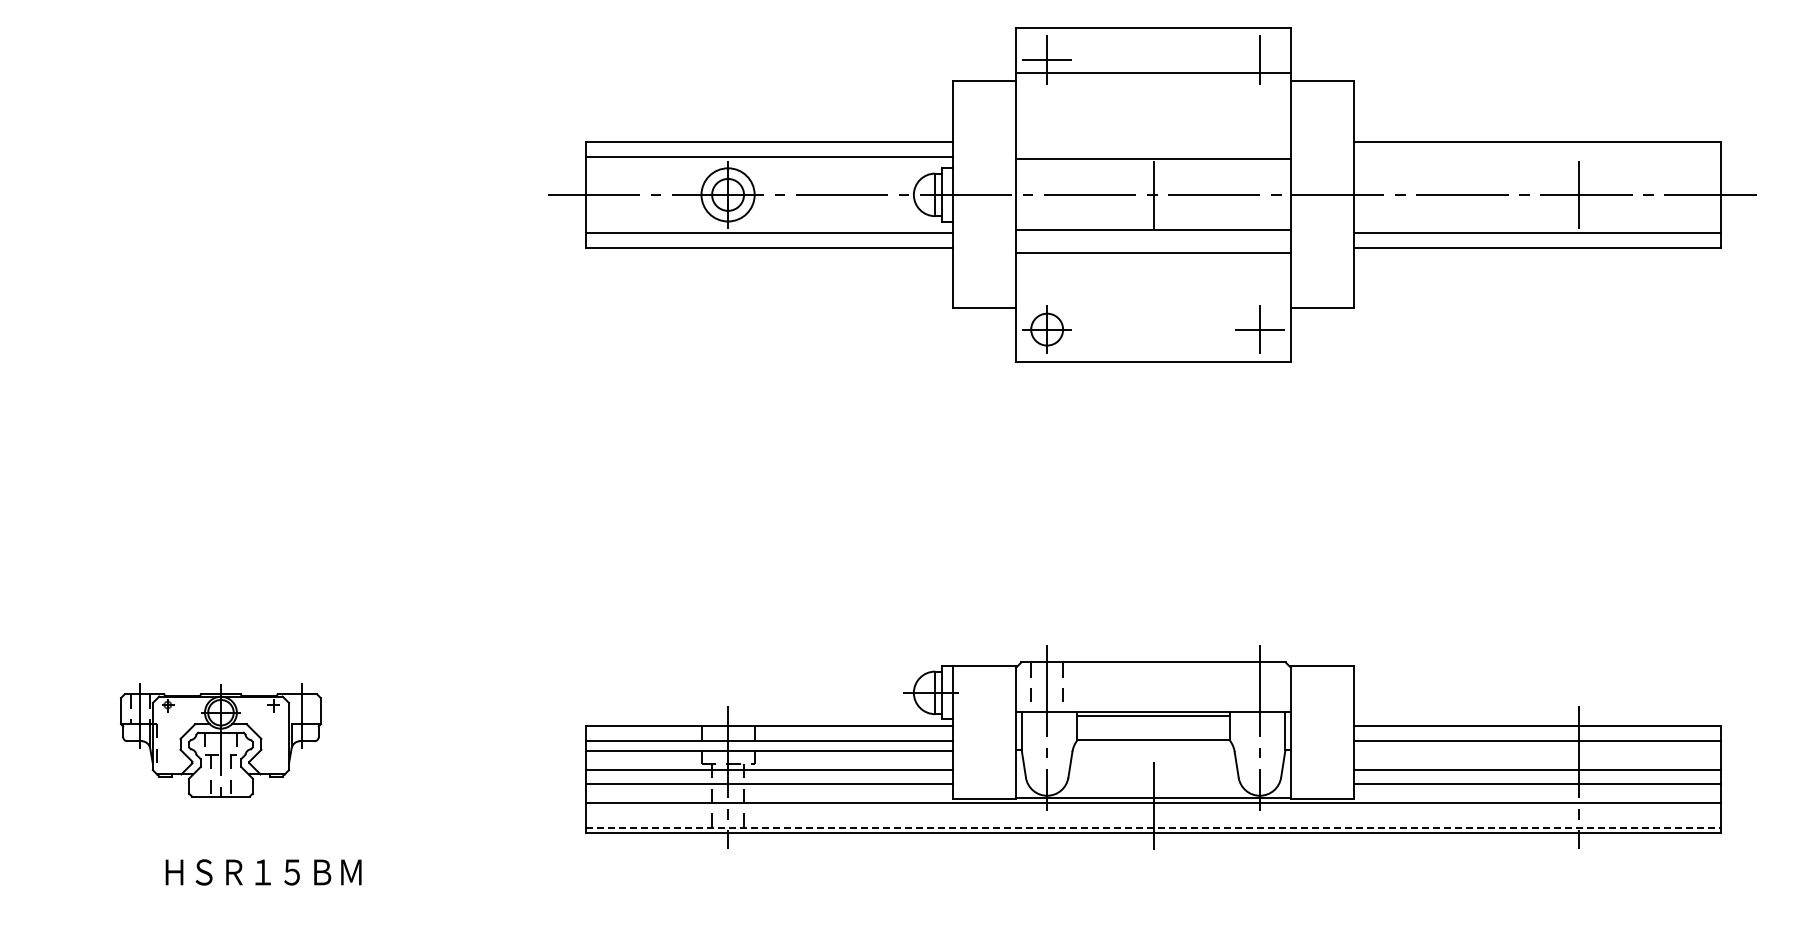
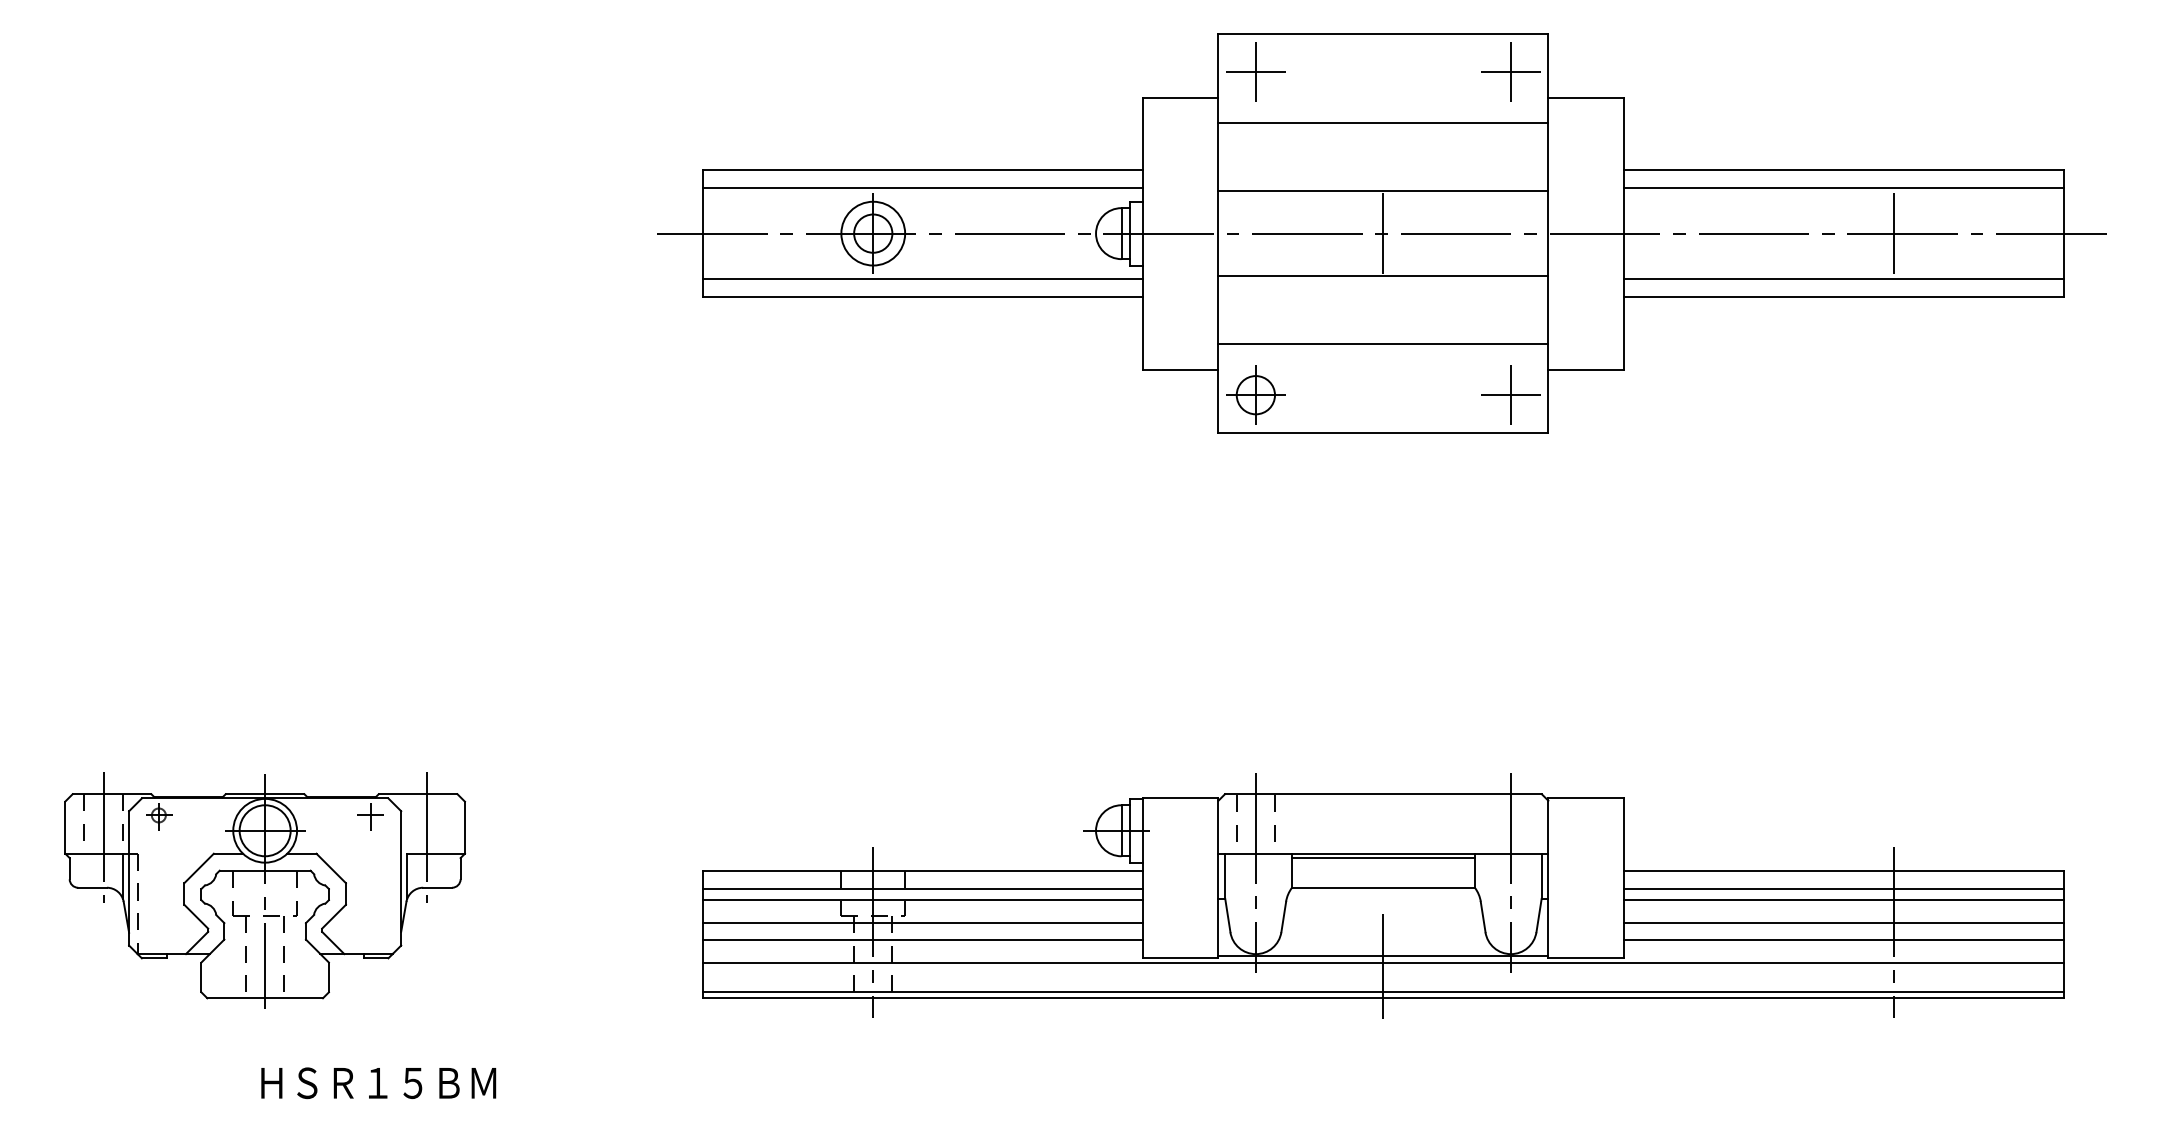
line: (1259, 60) -> (1510, 72), added
line: (1153, 72) -> (1383, 122), moved
line: (1537, 156) -> (1843, 187), added
line: (1153, 253) -> (1383, 344), moved
part: (220, 742) -> (264, 890), size x1.67
line: (1537, 750) -> (1843, 899), added
line: (1154, 827) -> (1384, 992), dashed -> solid
text: (263, 872) -> (378, 1083), moved

